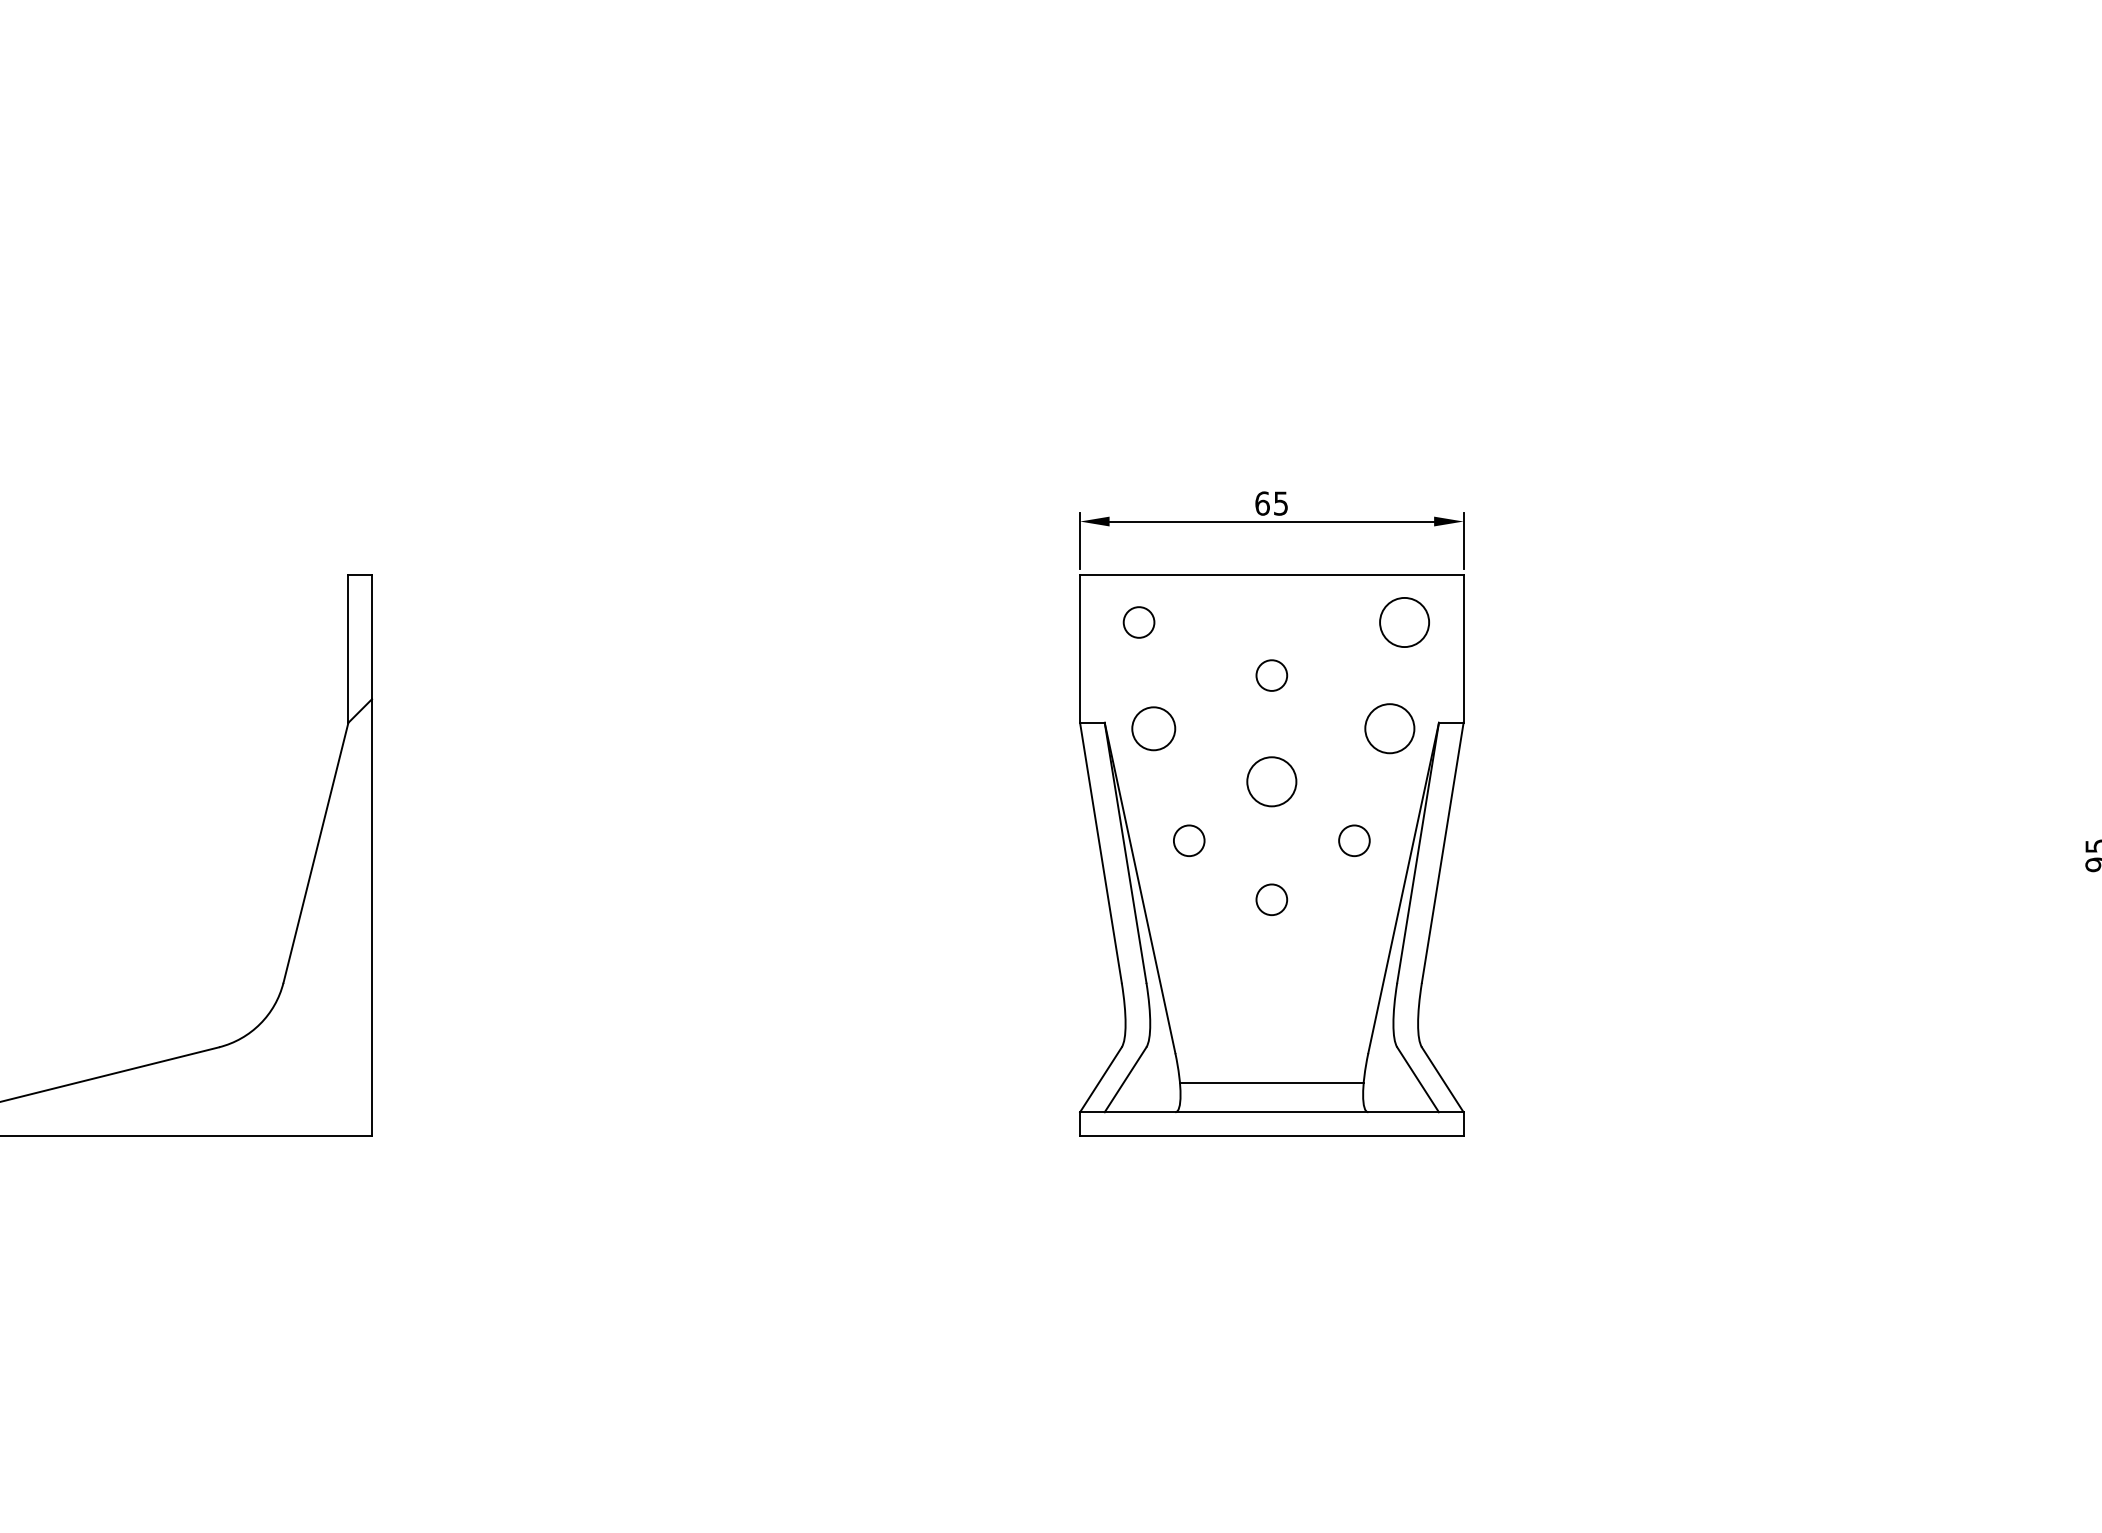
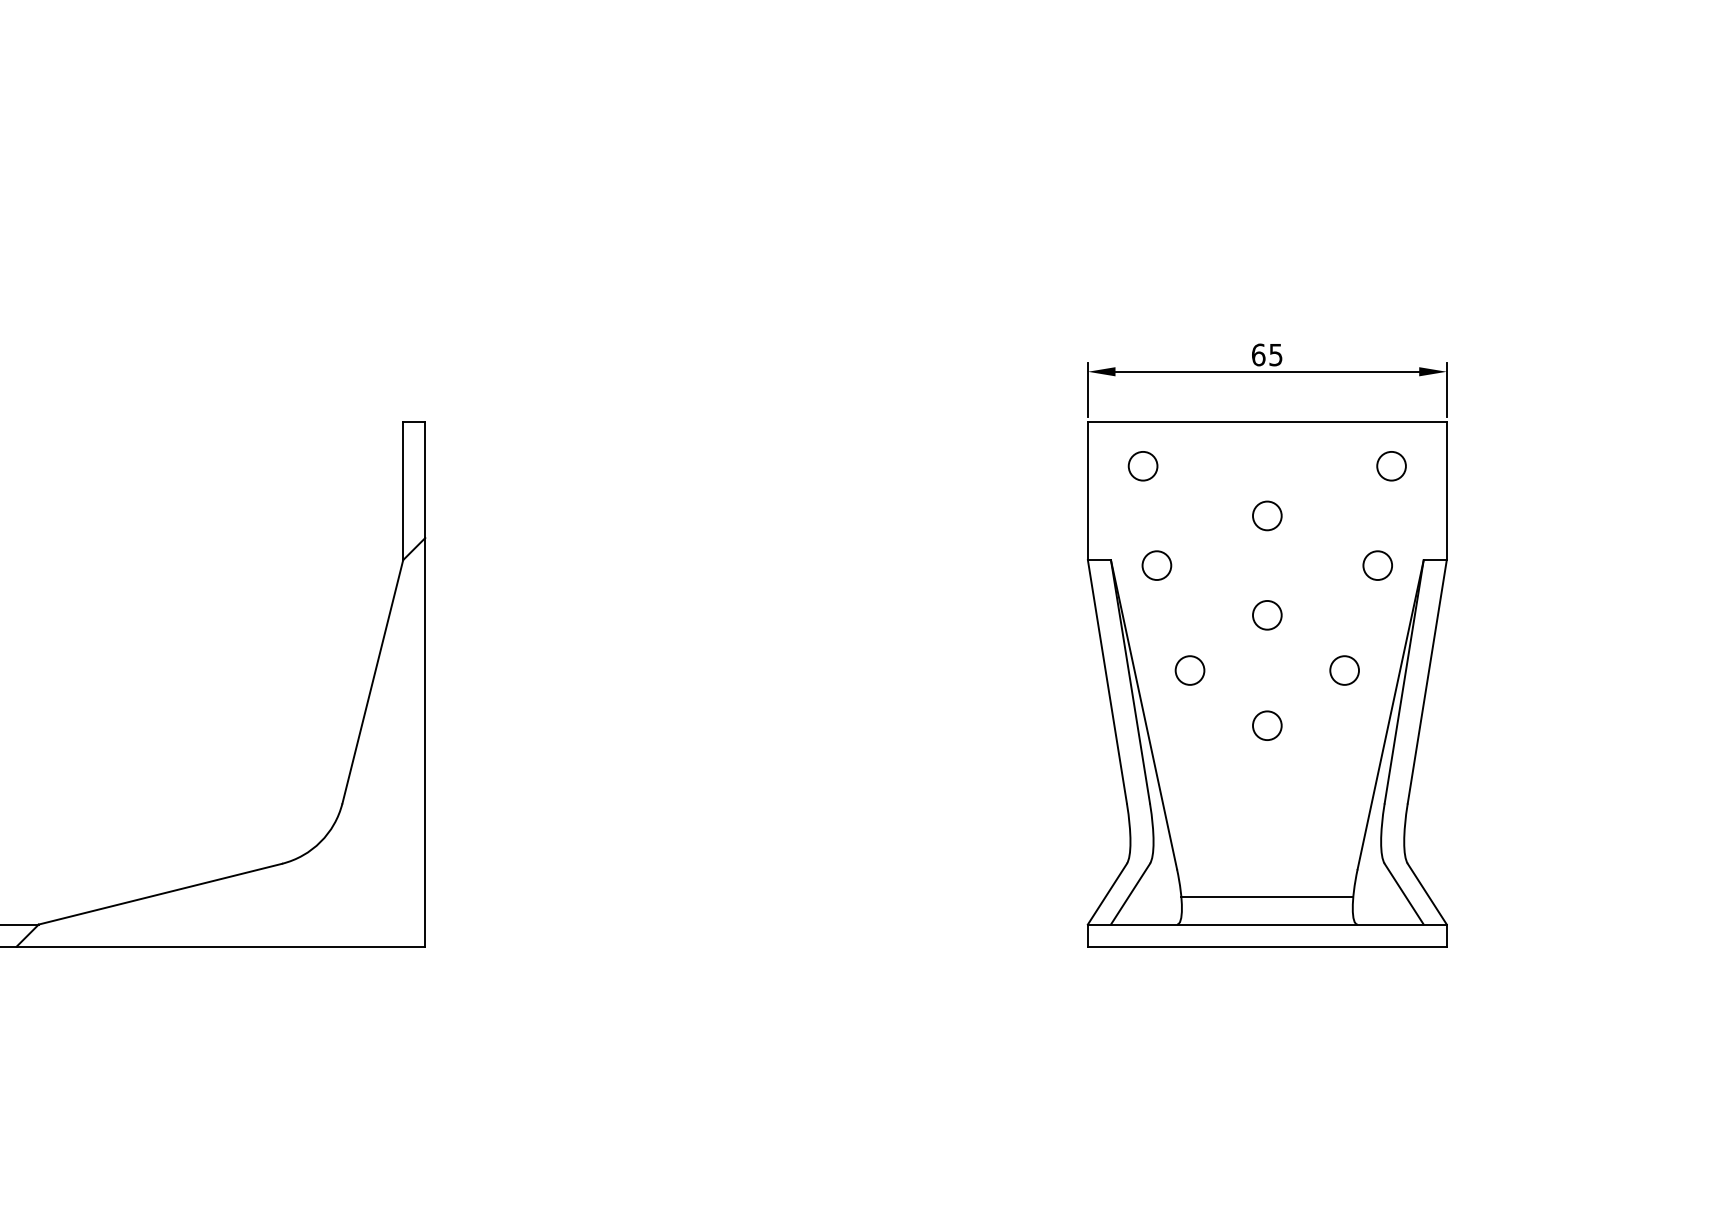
circle: (1404, 622) -> (1391, 466), size x0.62
circle: (1153, 728) -> (1156, 565), size x0.71
circle: (1389, 728) -> (1377, 565), size x0.62
circle: (1271, 781) -> (1267, 615), size x0.62

